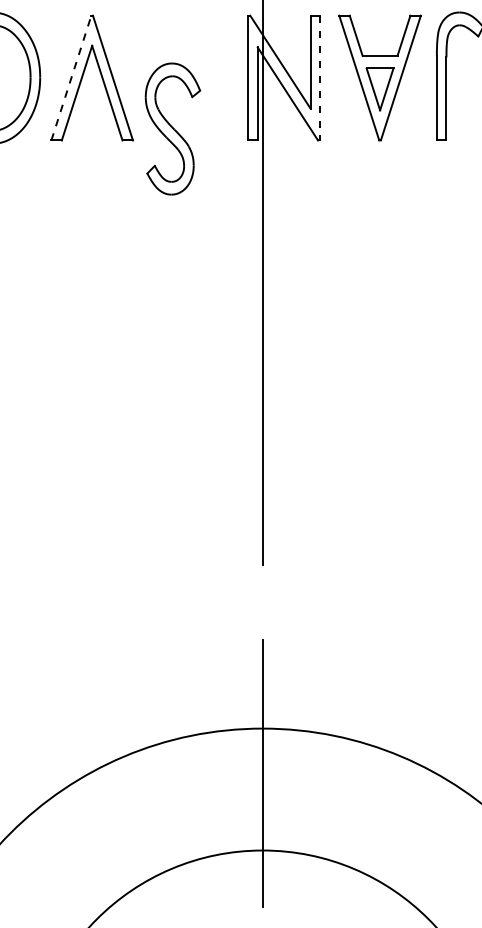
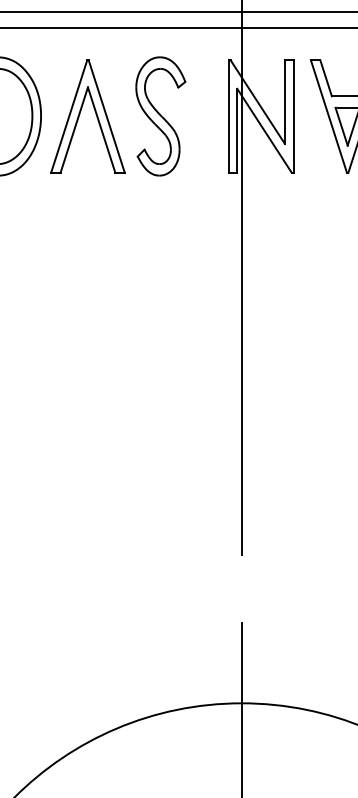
line: (71, 78) -> (69, 116), dashed -> solid
line: (320, 78) -> (293, 116), dashed -> solid
part: (172, 128) -> (160, 115), moved

